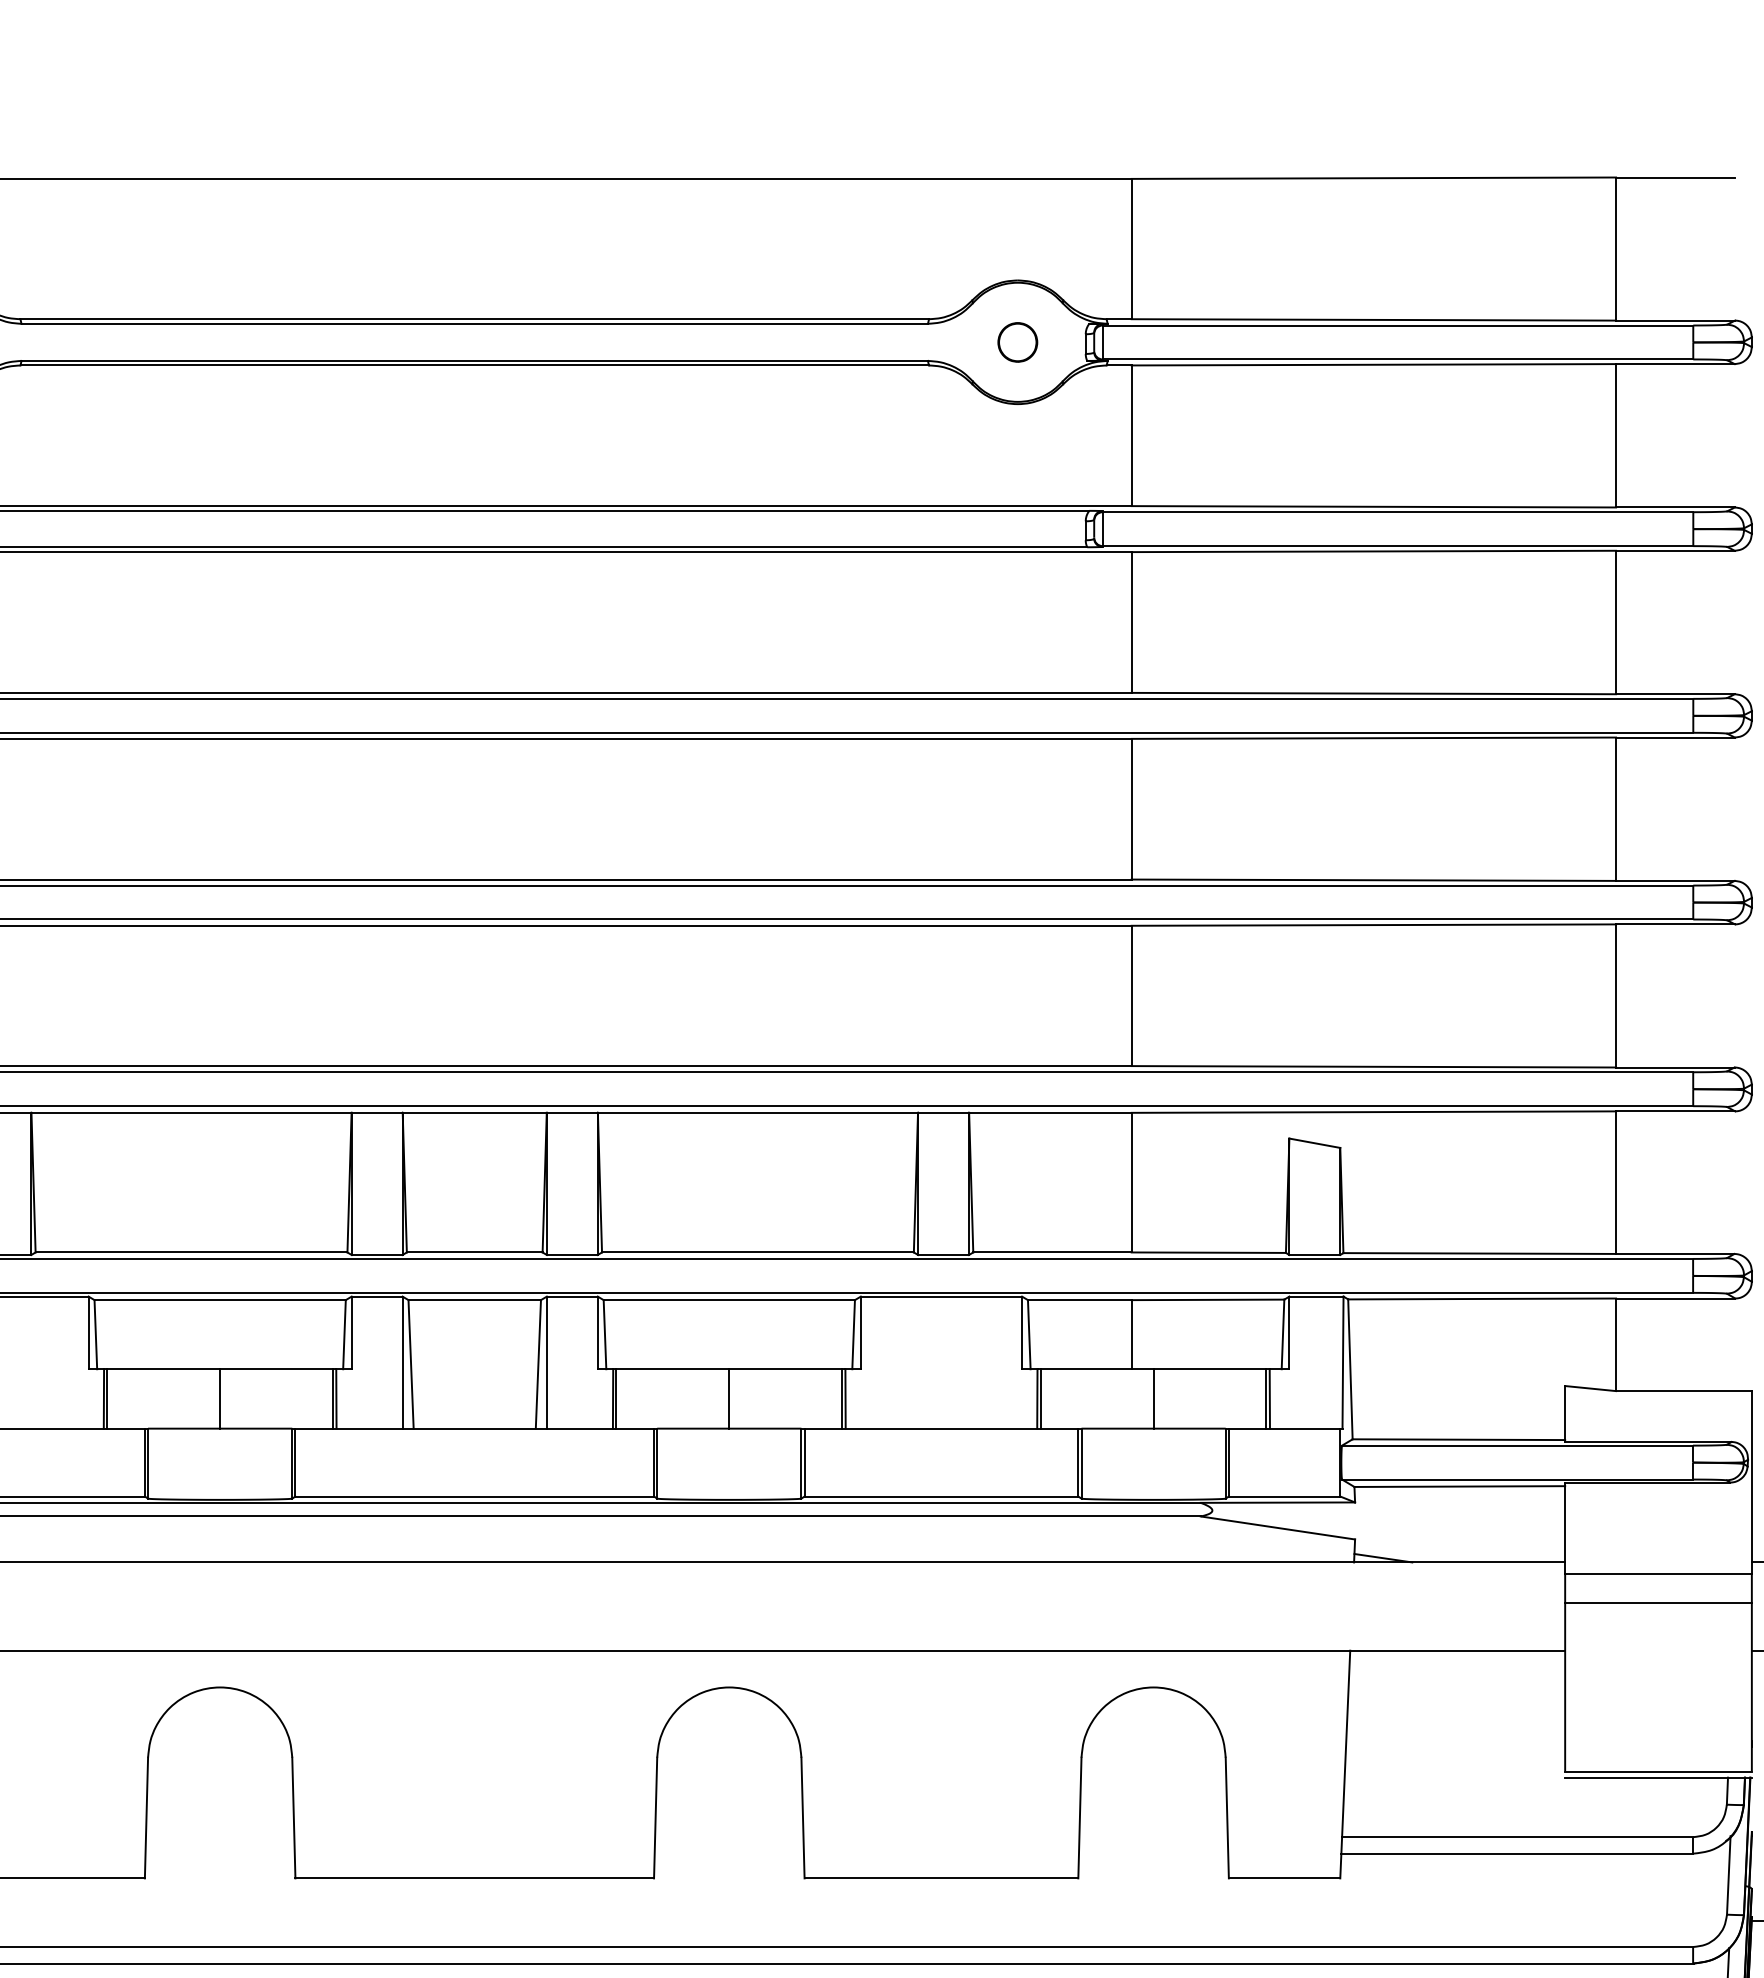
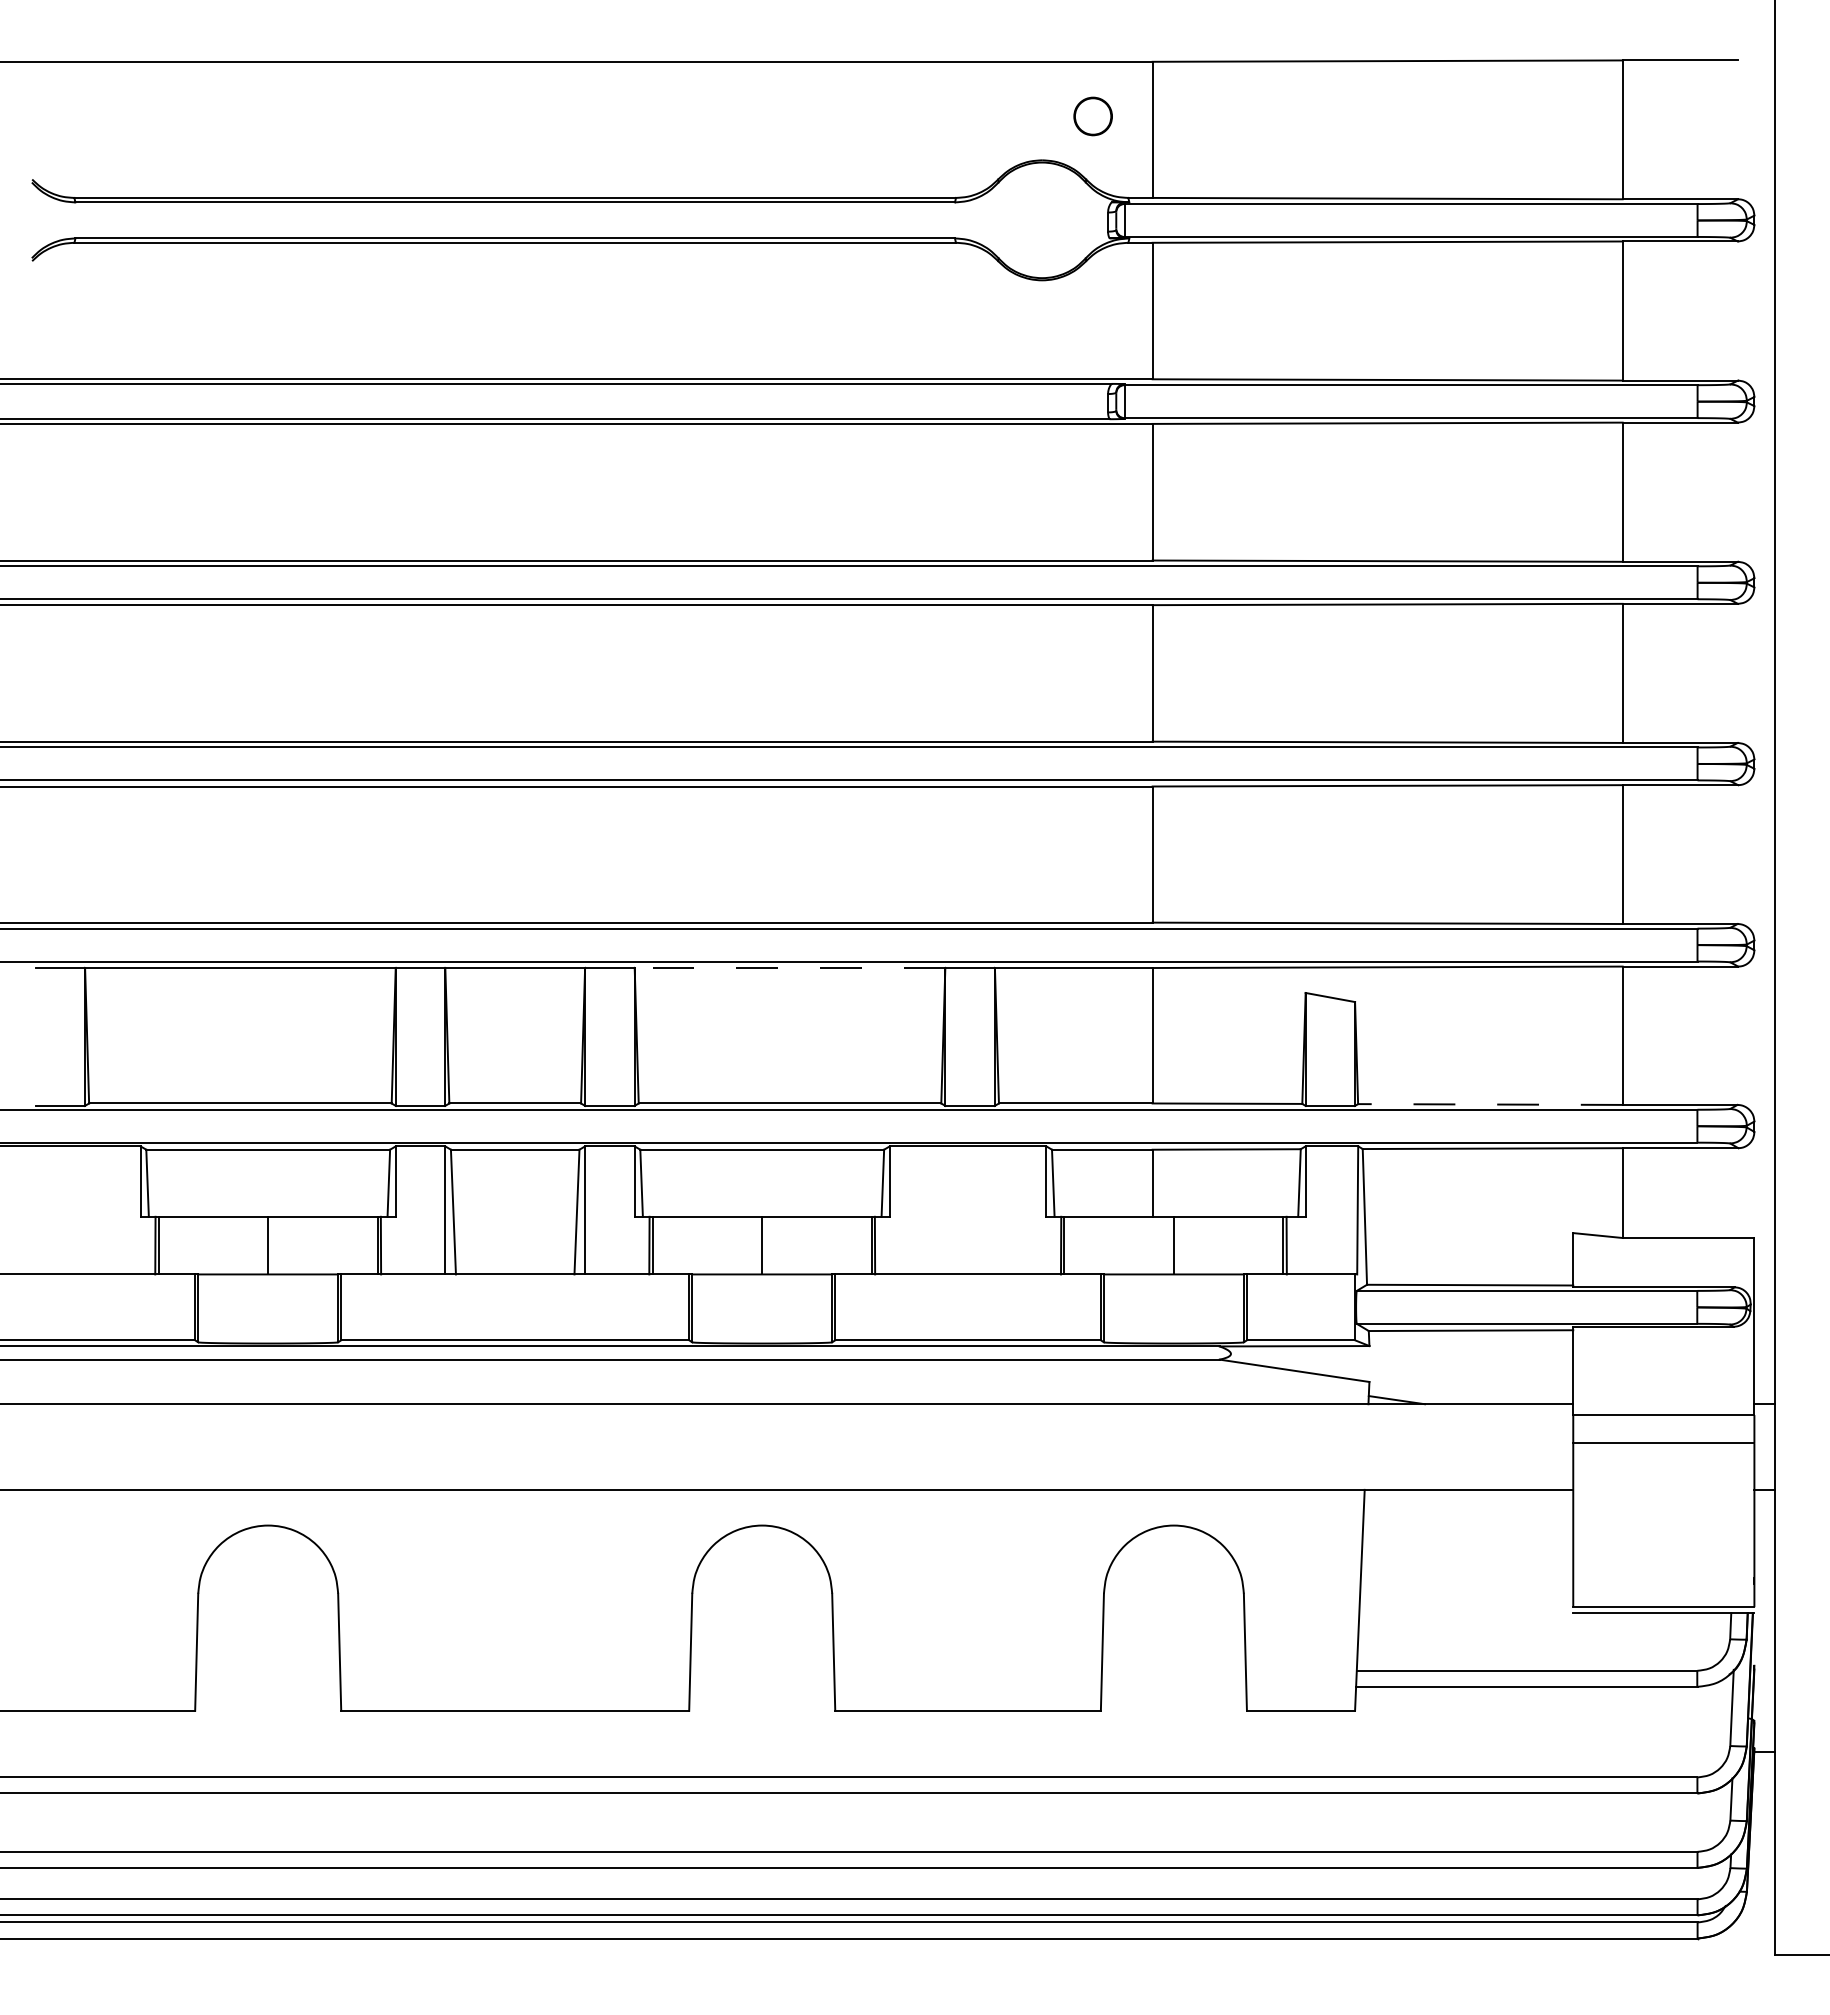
part: (1017, 342) -> (1092, 116), moved
line: (757, 1113) -> (789, 968), solid -> dashed
line: (1478, 1253) -> (1489, 1104), solid -> dashed

